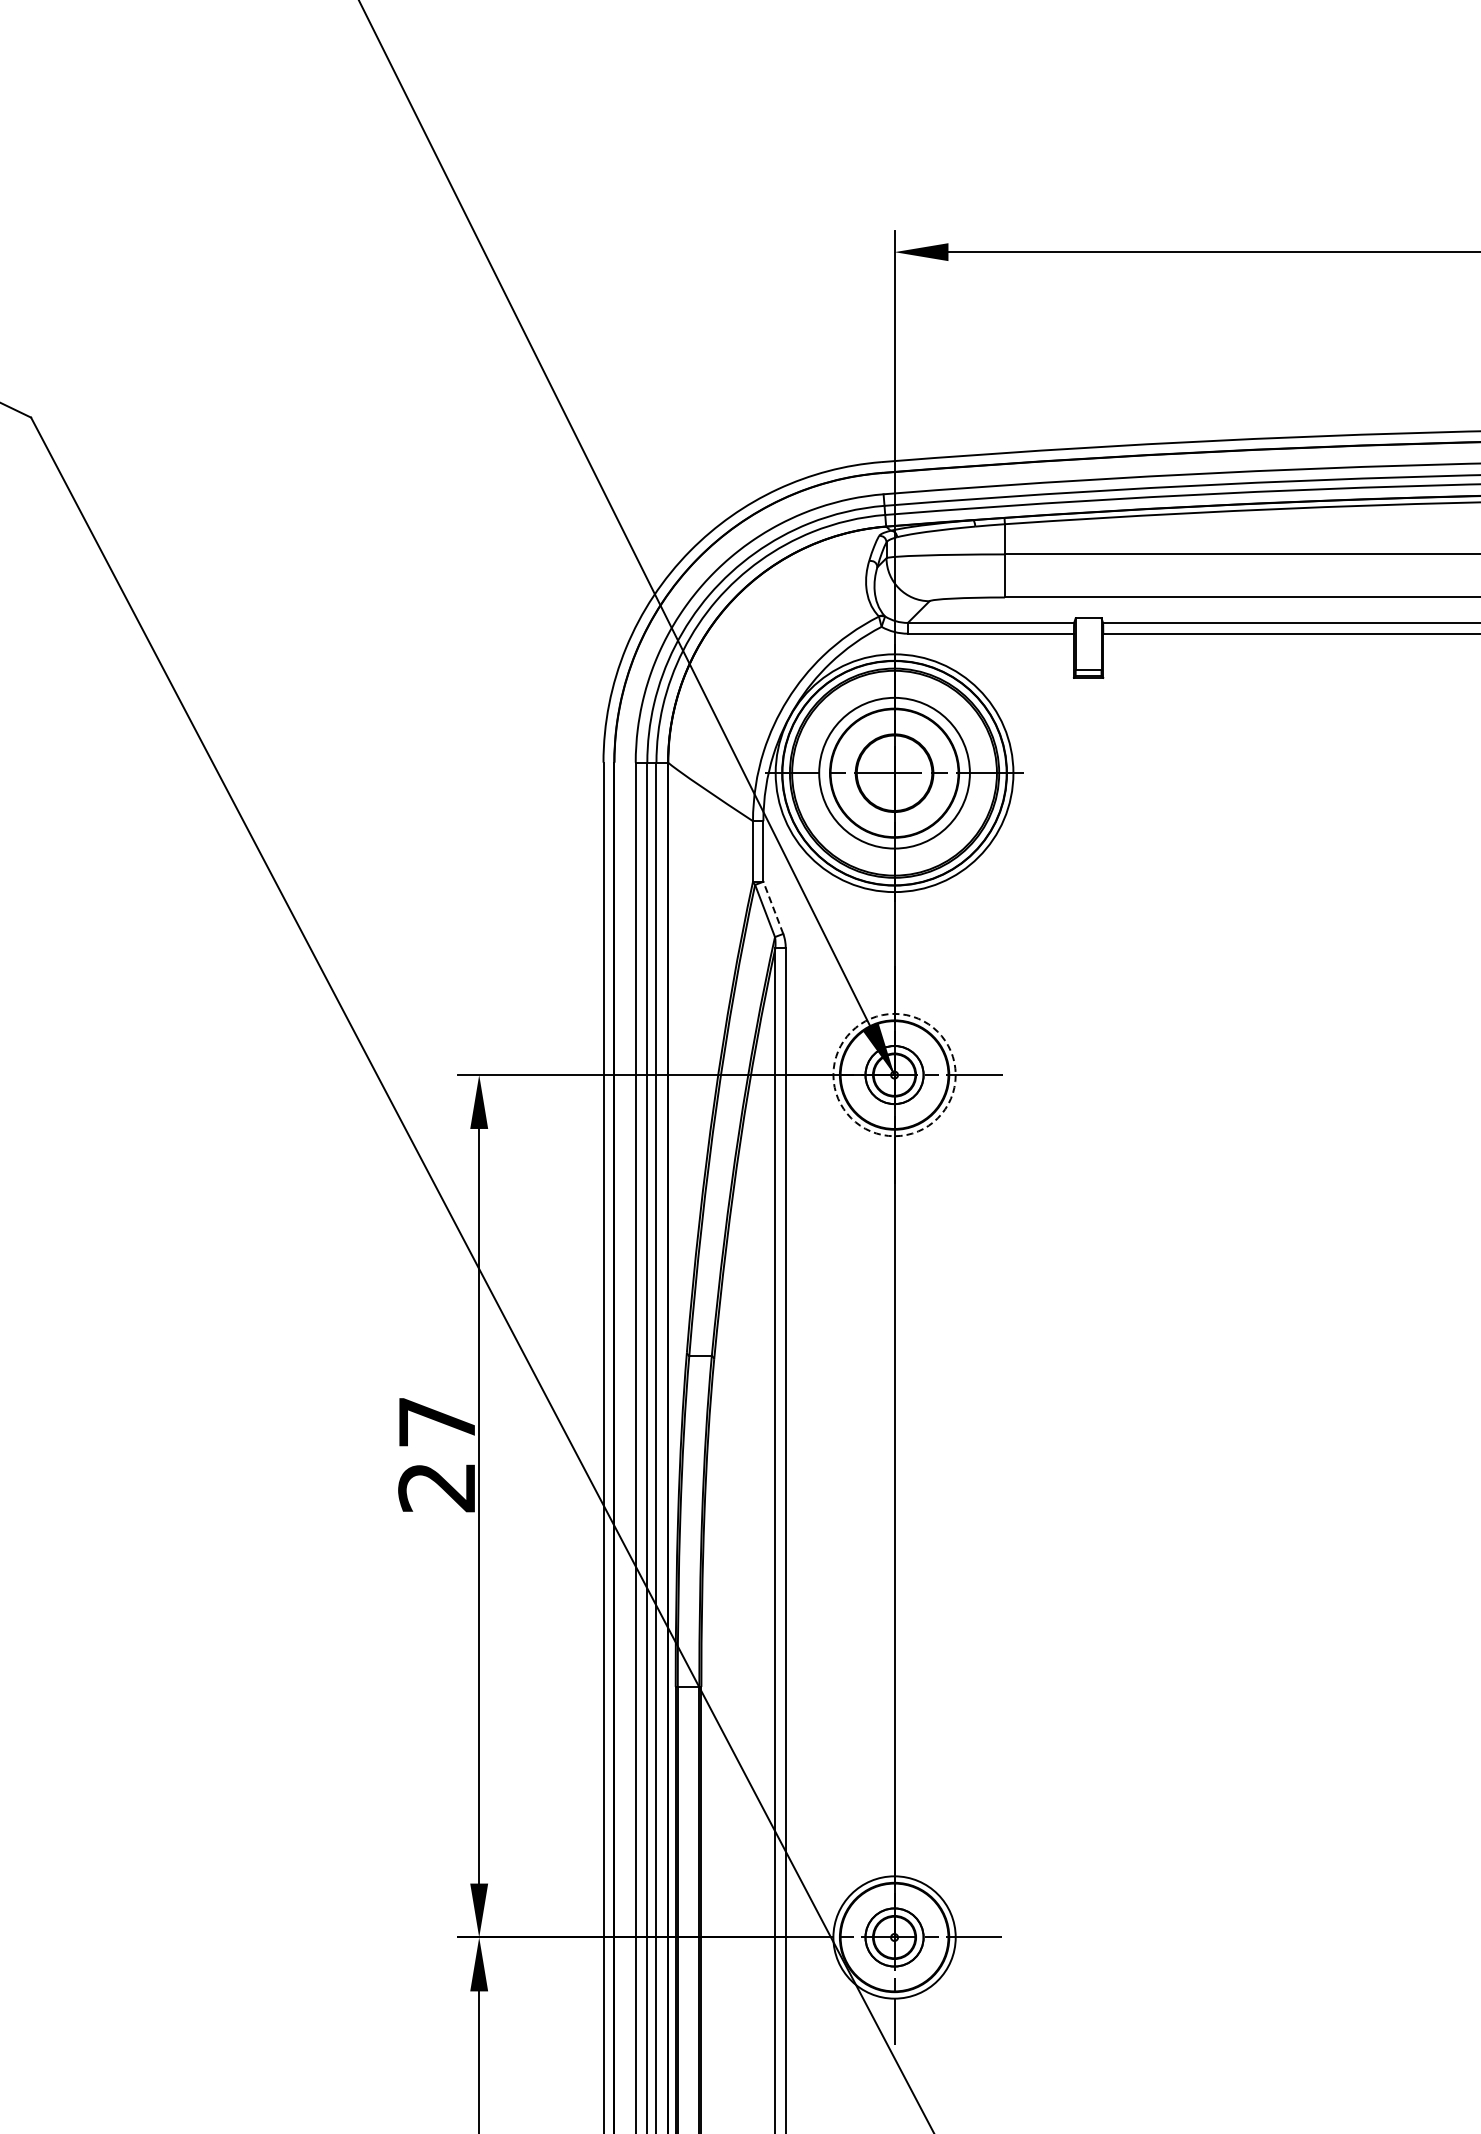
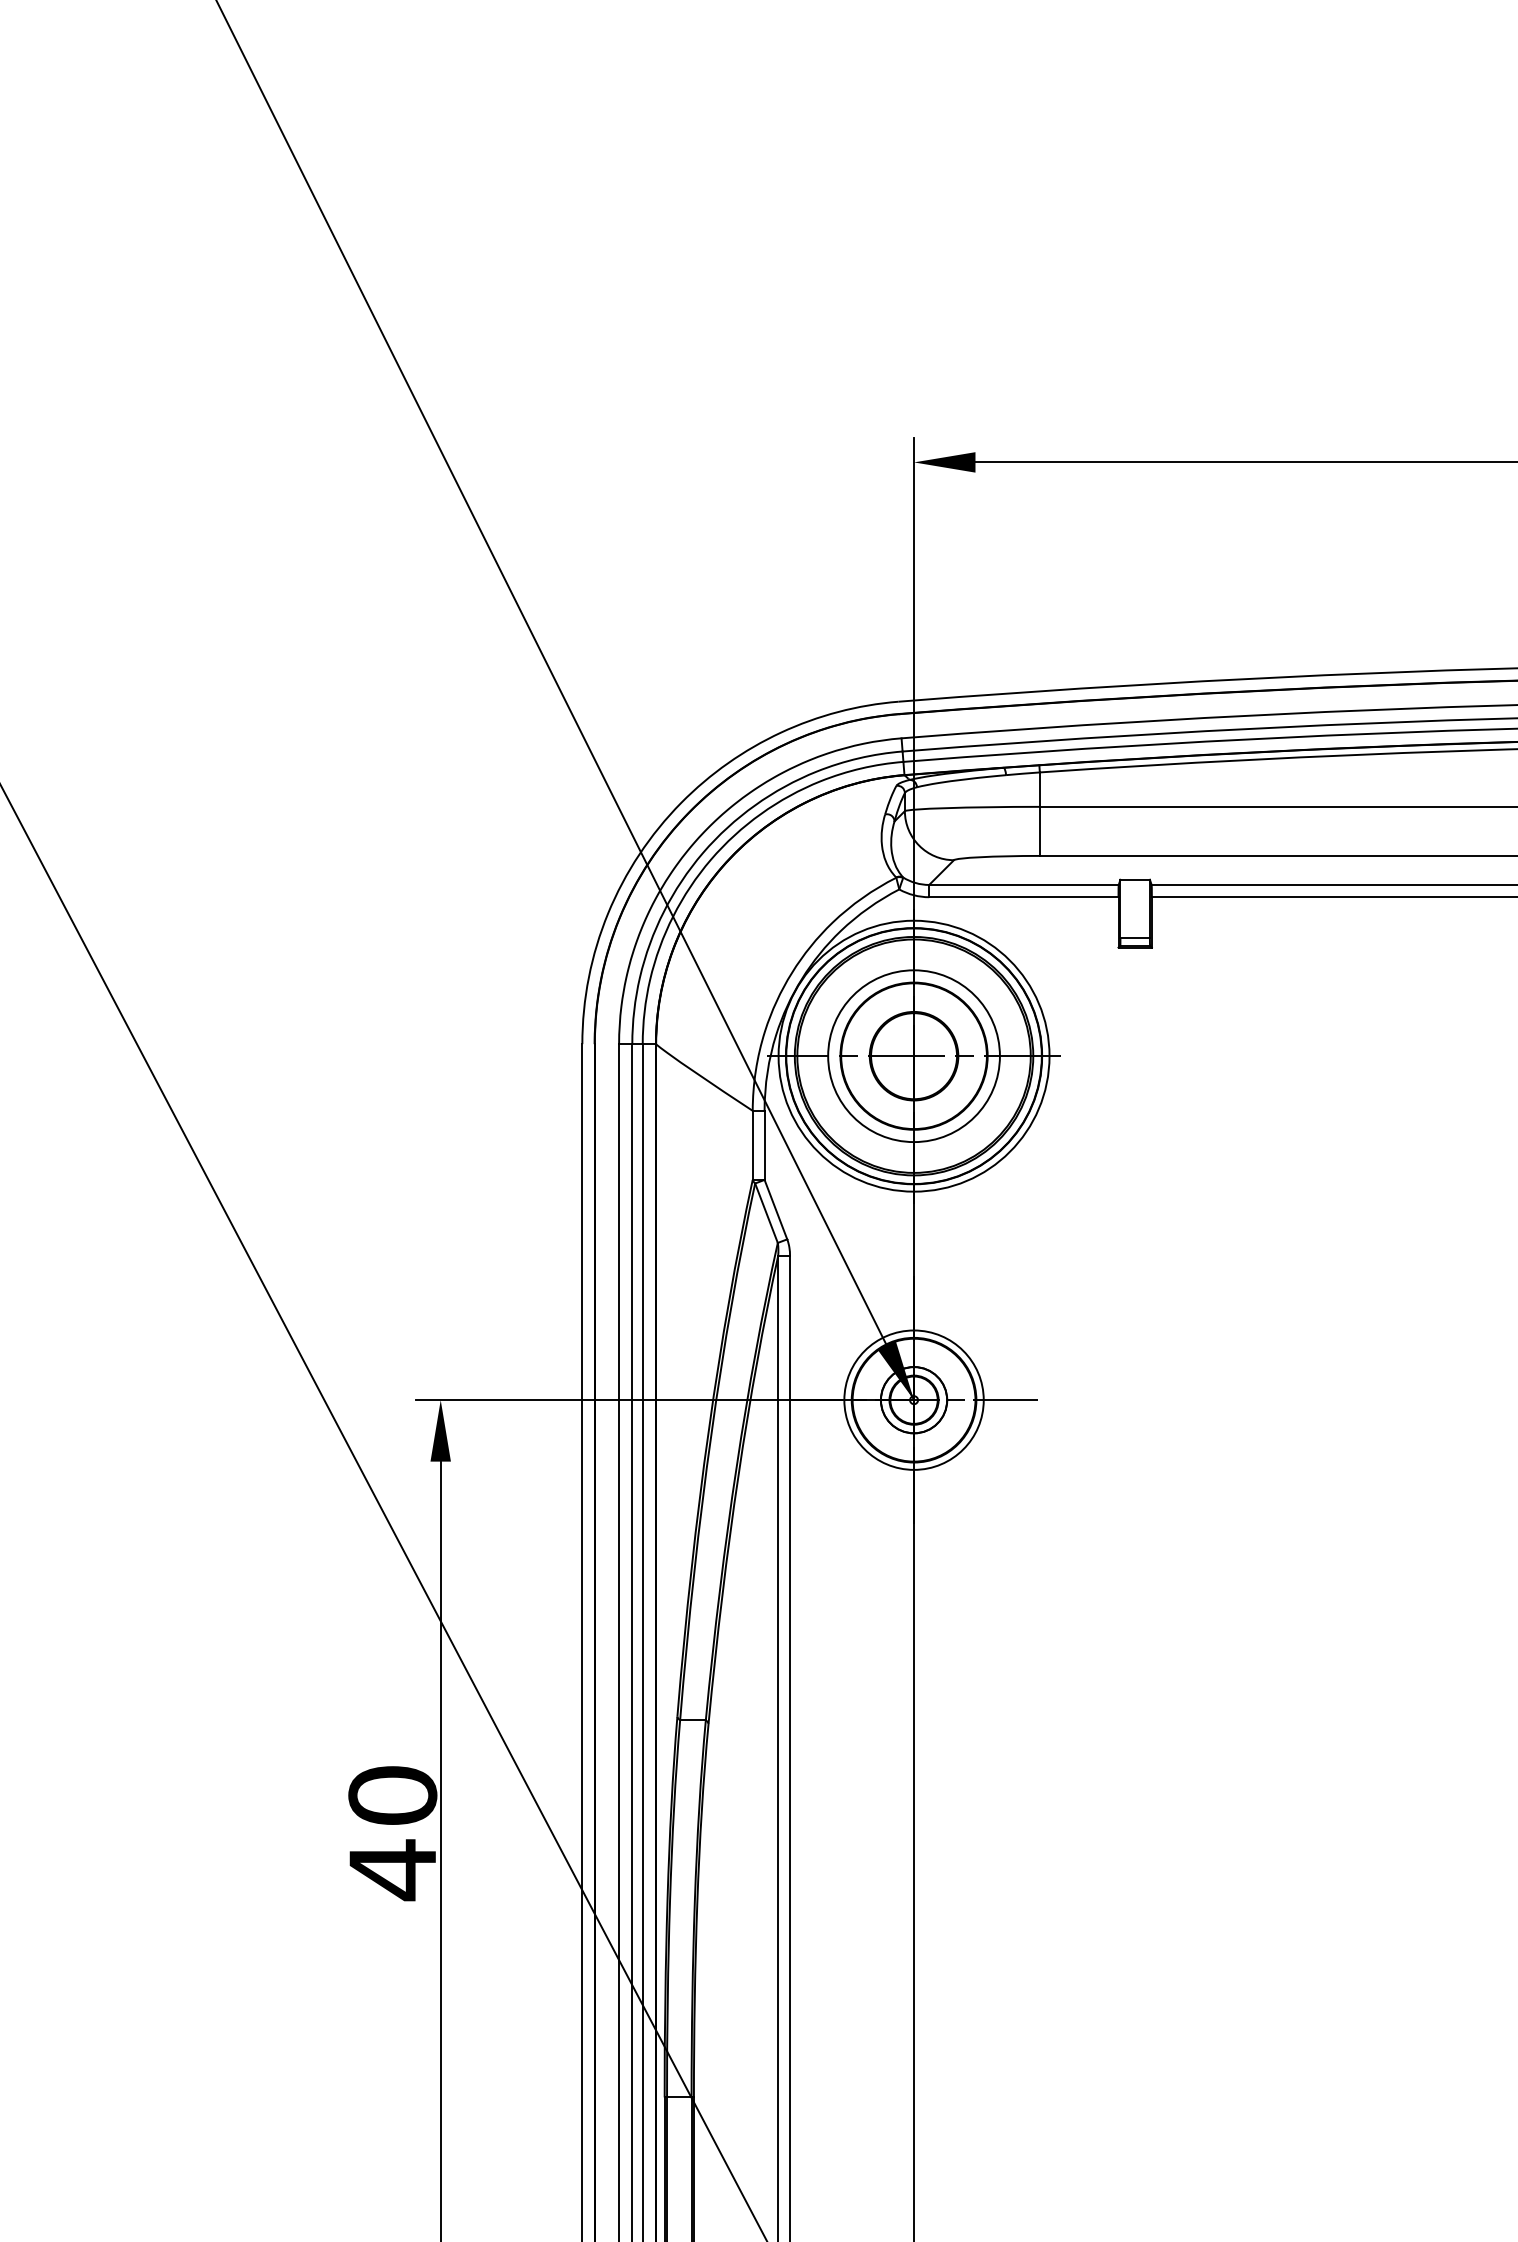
line: (773, 907) -> (776, 1209), dashed -> solid
circle: (894, 1074) -> (913, 1399), dashed -> solid
text: (437, 1455) -> (393, 1833), 27 -> 40

